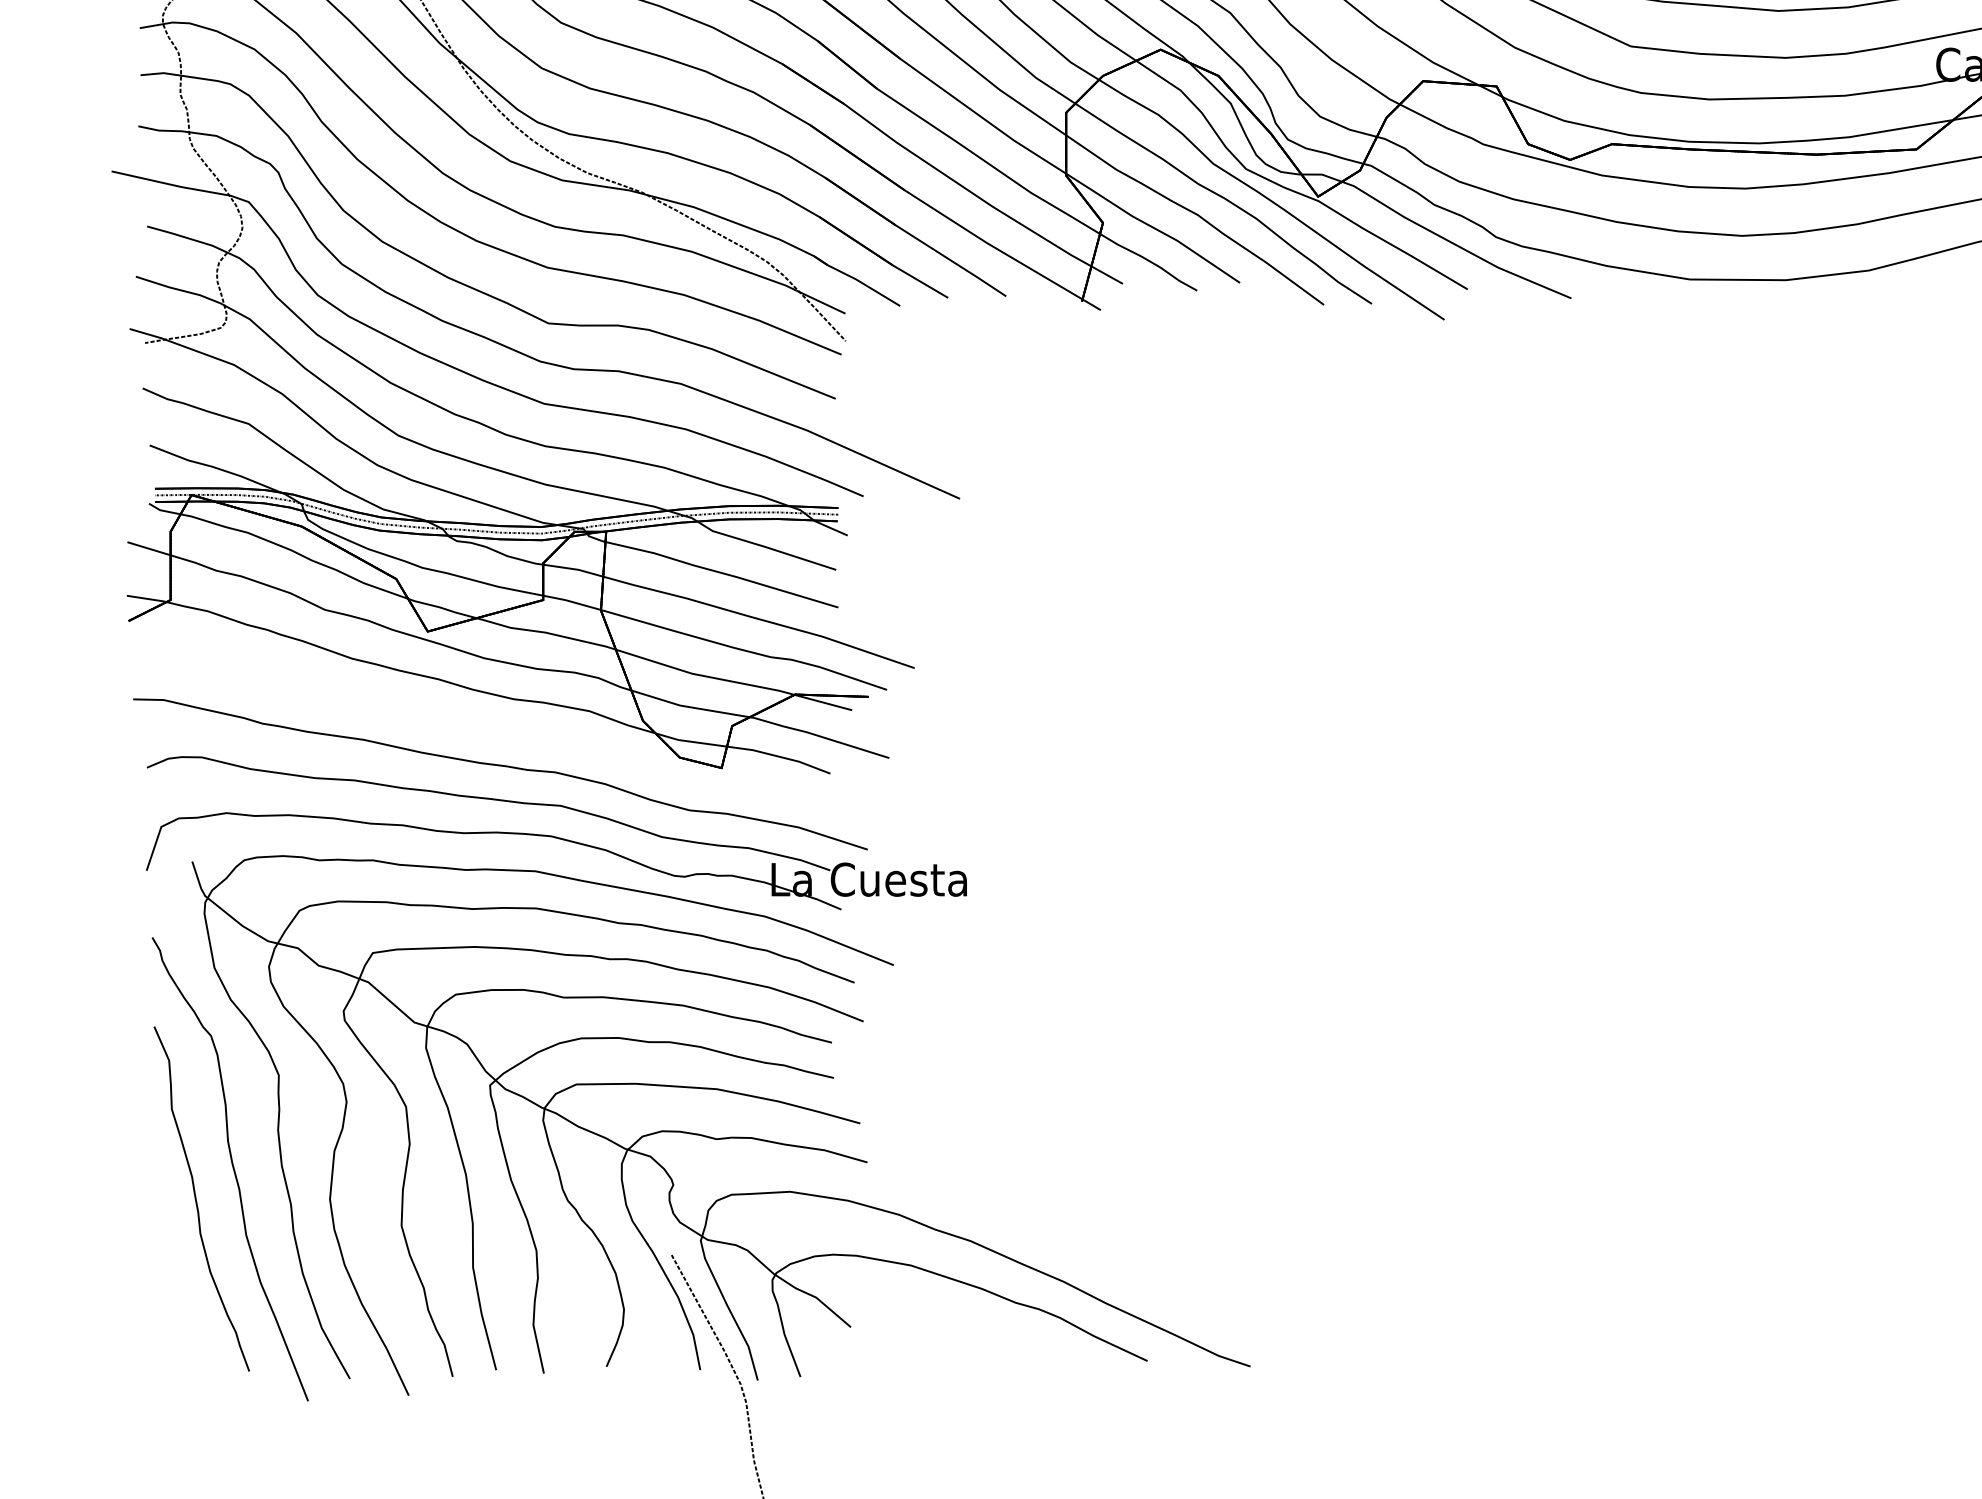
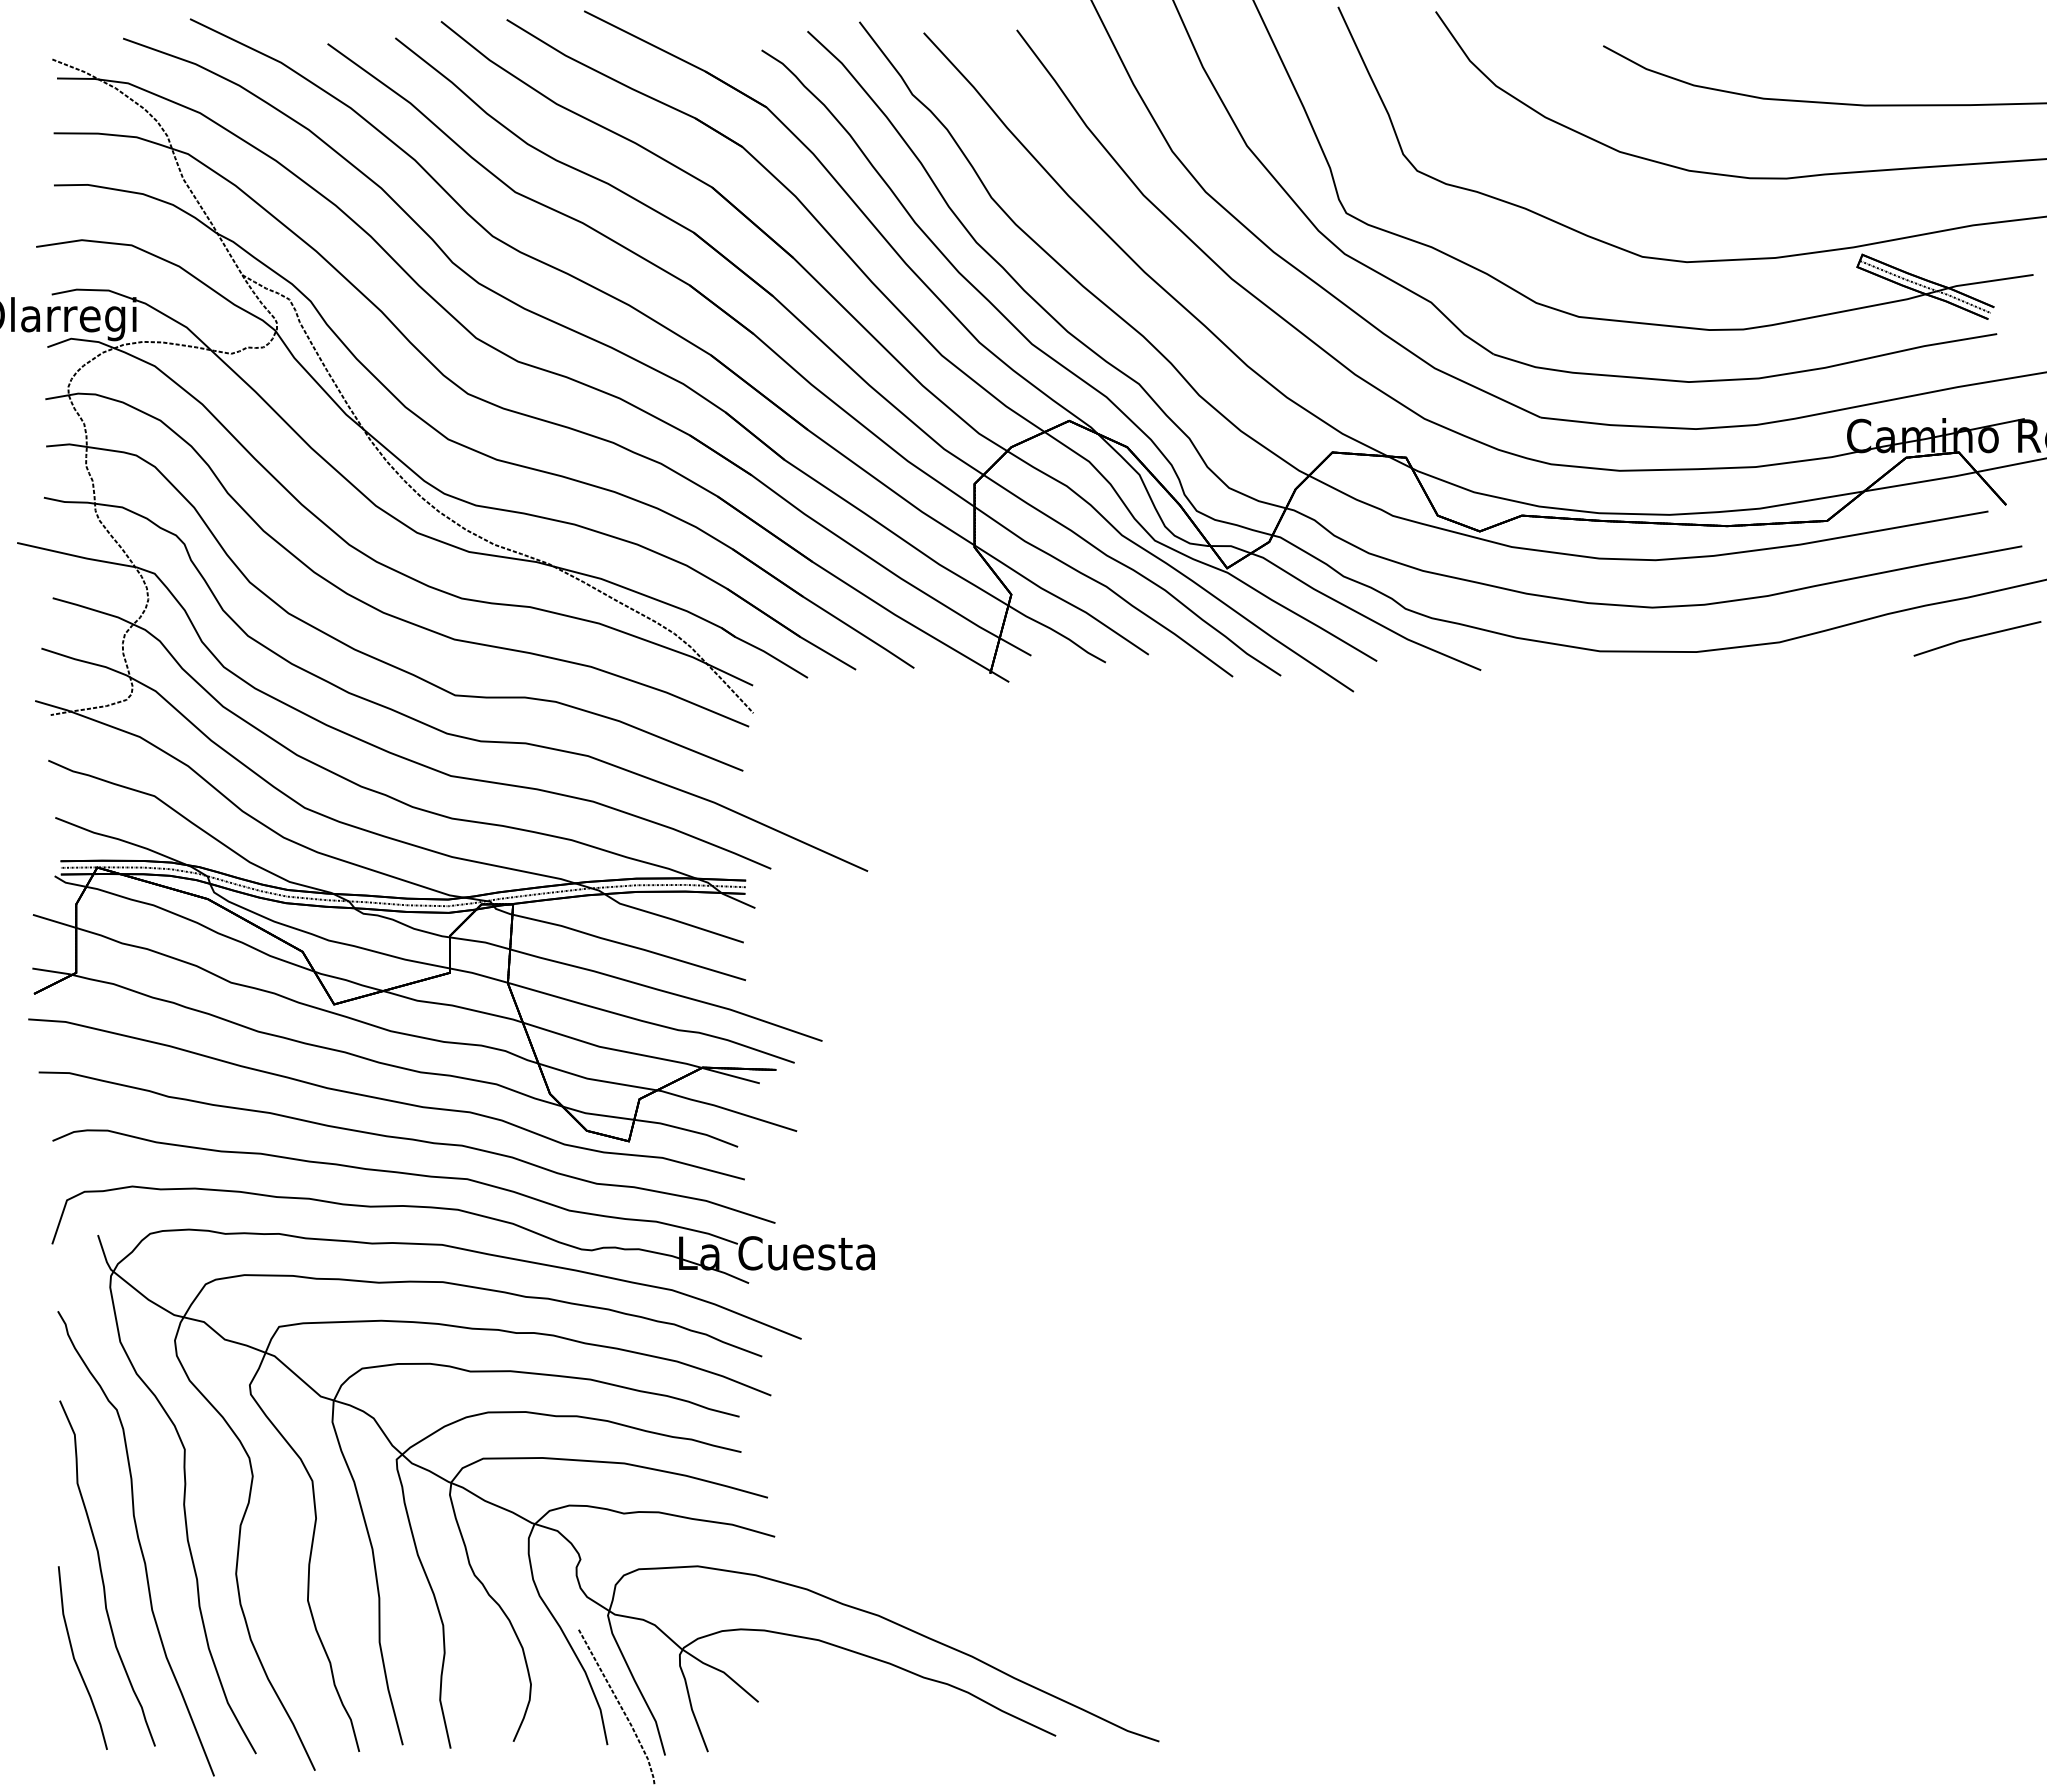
part: (479, 726) -> (386, 1099), added
curve: (170, 1286) -> (76, 1661), added

